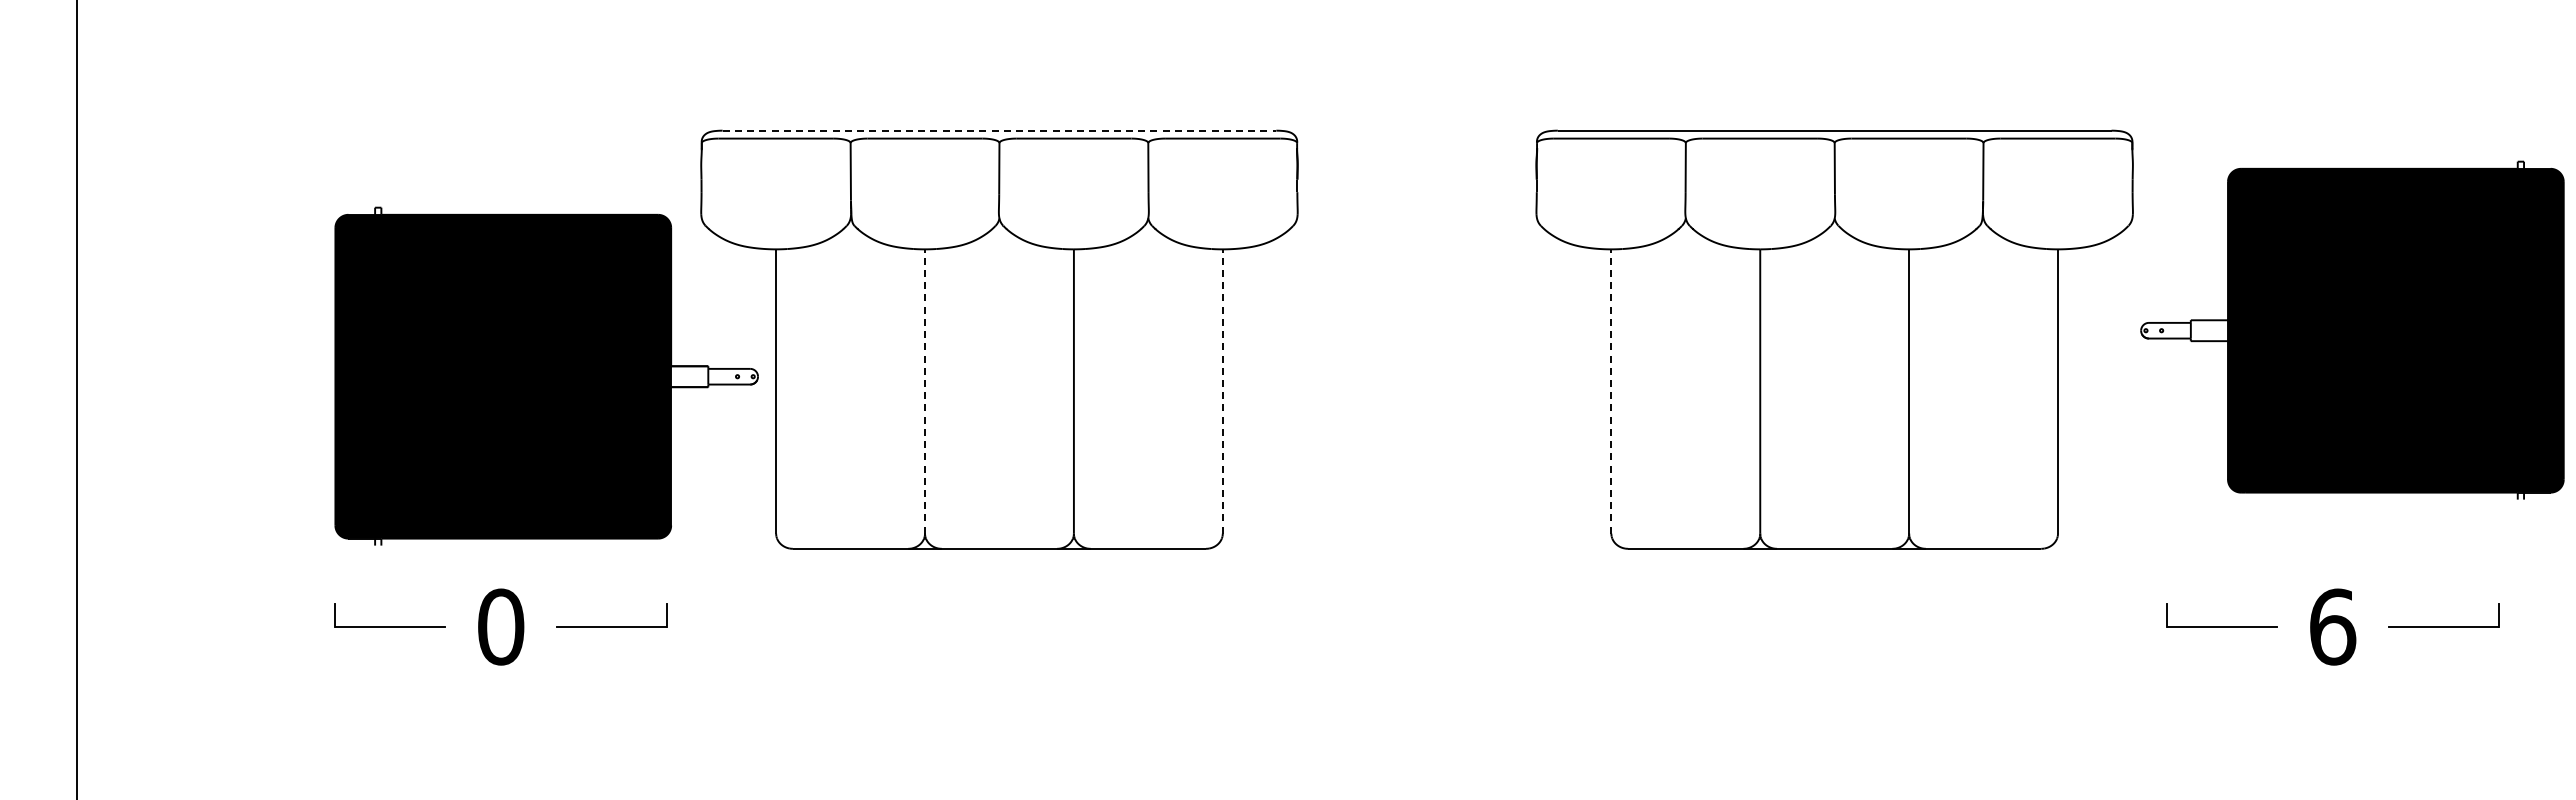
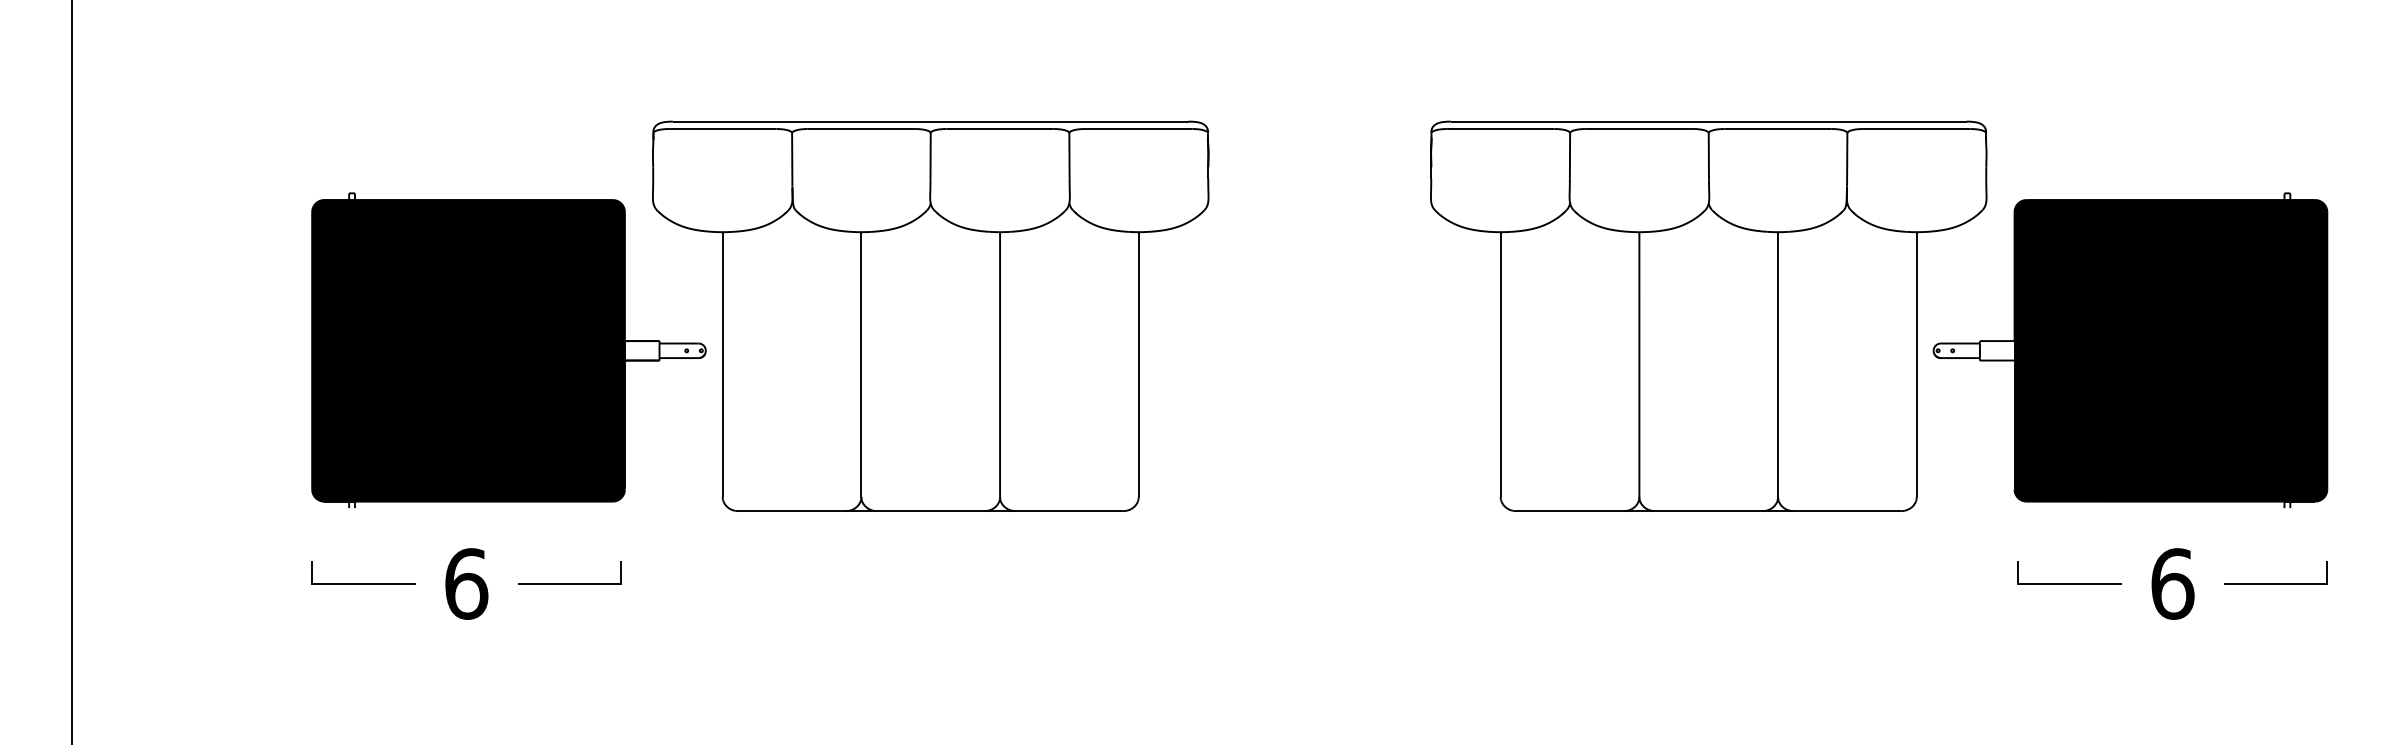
line: (999, 130) -> (930, 121), dashed -> solid
part: (2352, 329) -> (2130, 349), moved
line: (925, 390) -> (861, 363), dashed -> solid
line: (1222, 390) -> (1138, 363), dashed -> solid
line: (1611, 390) -> (1500, 363), dashed -> solid
text: (501, 626) -> (466, 583), 0 -> 6

